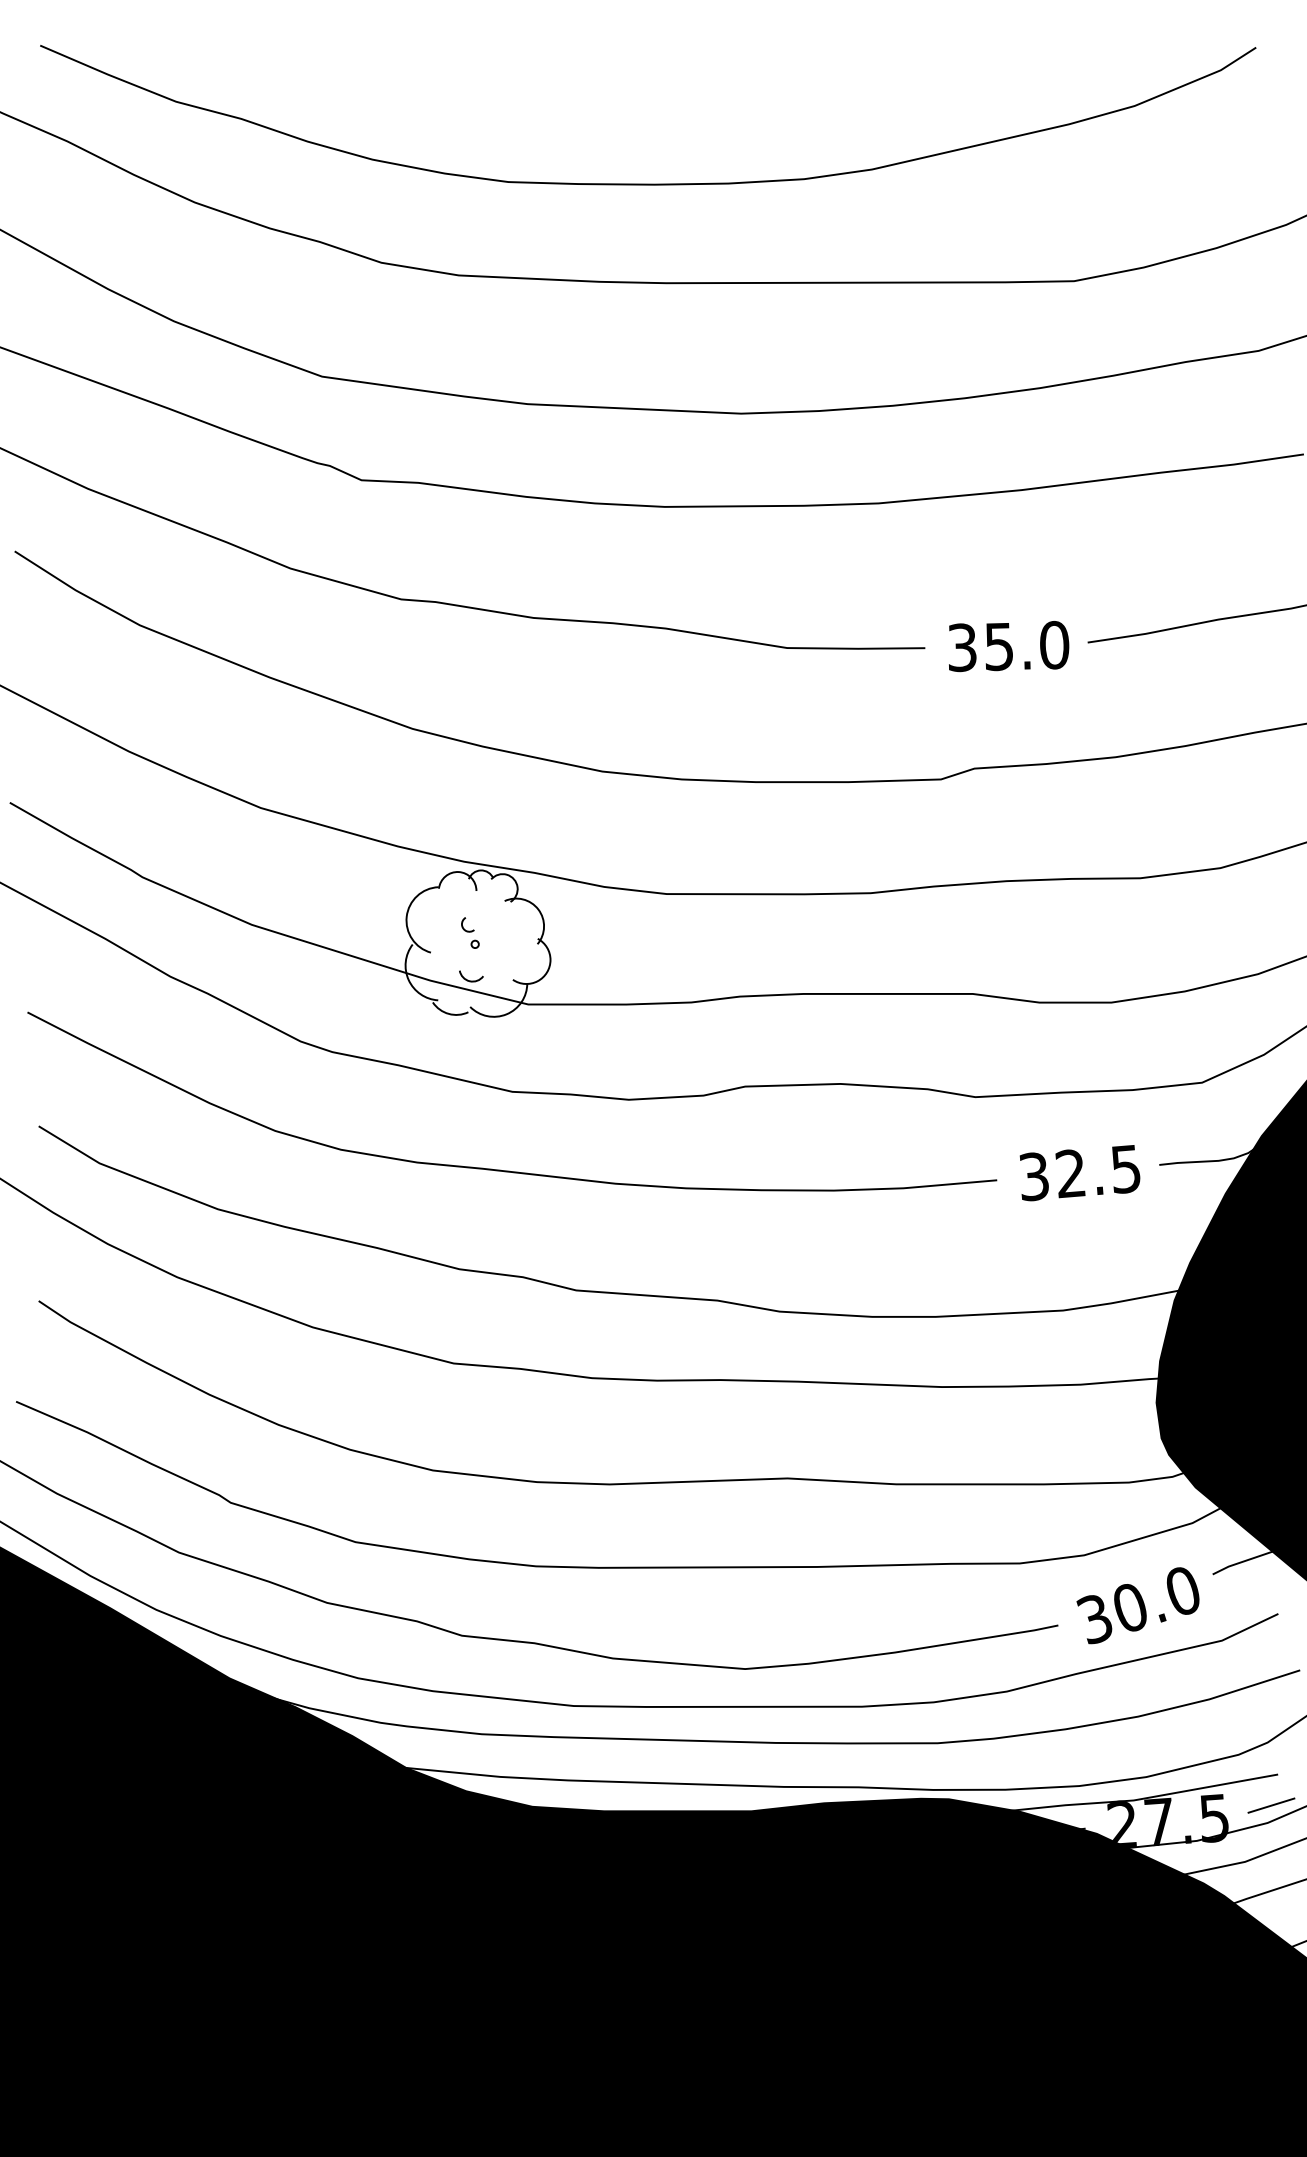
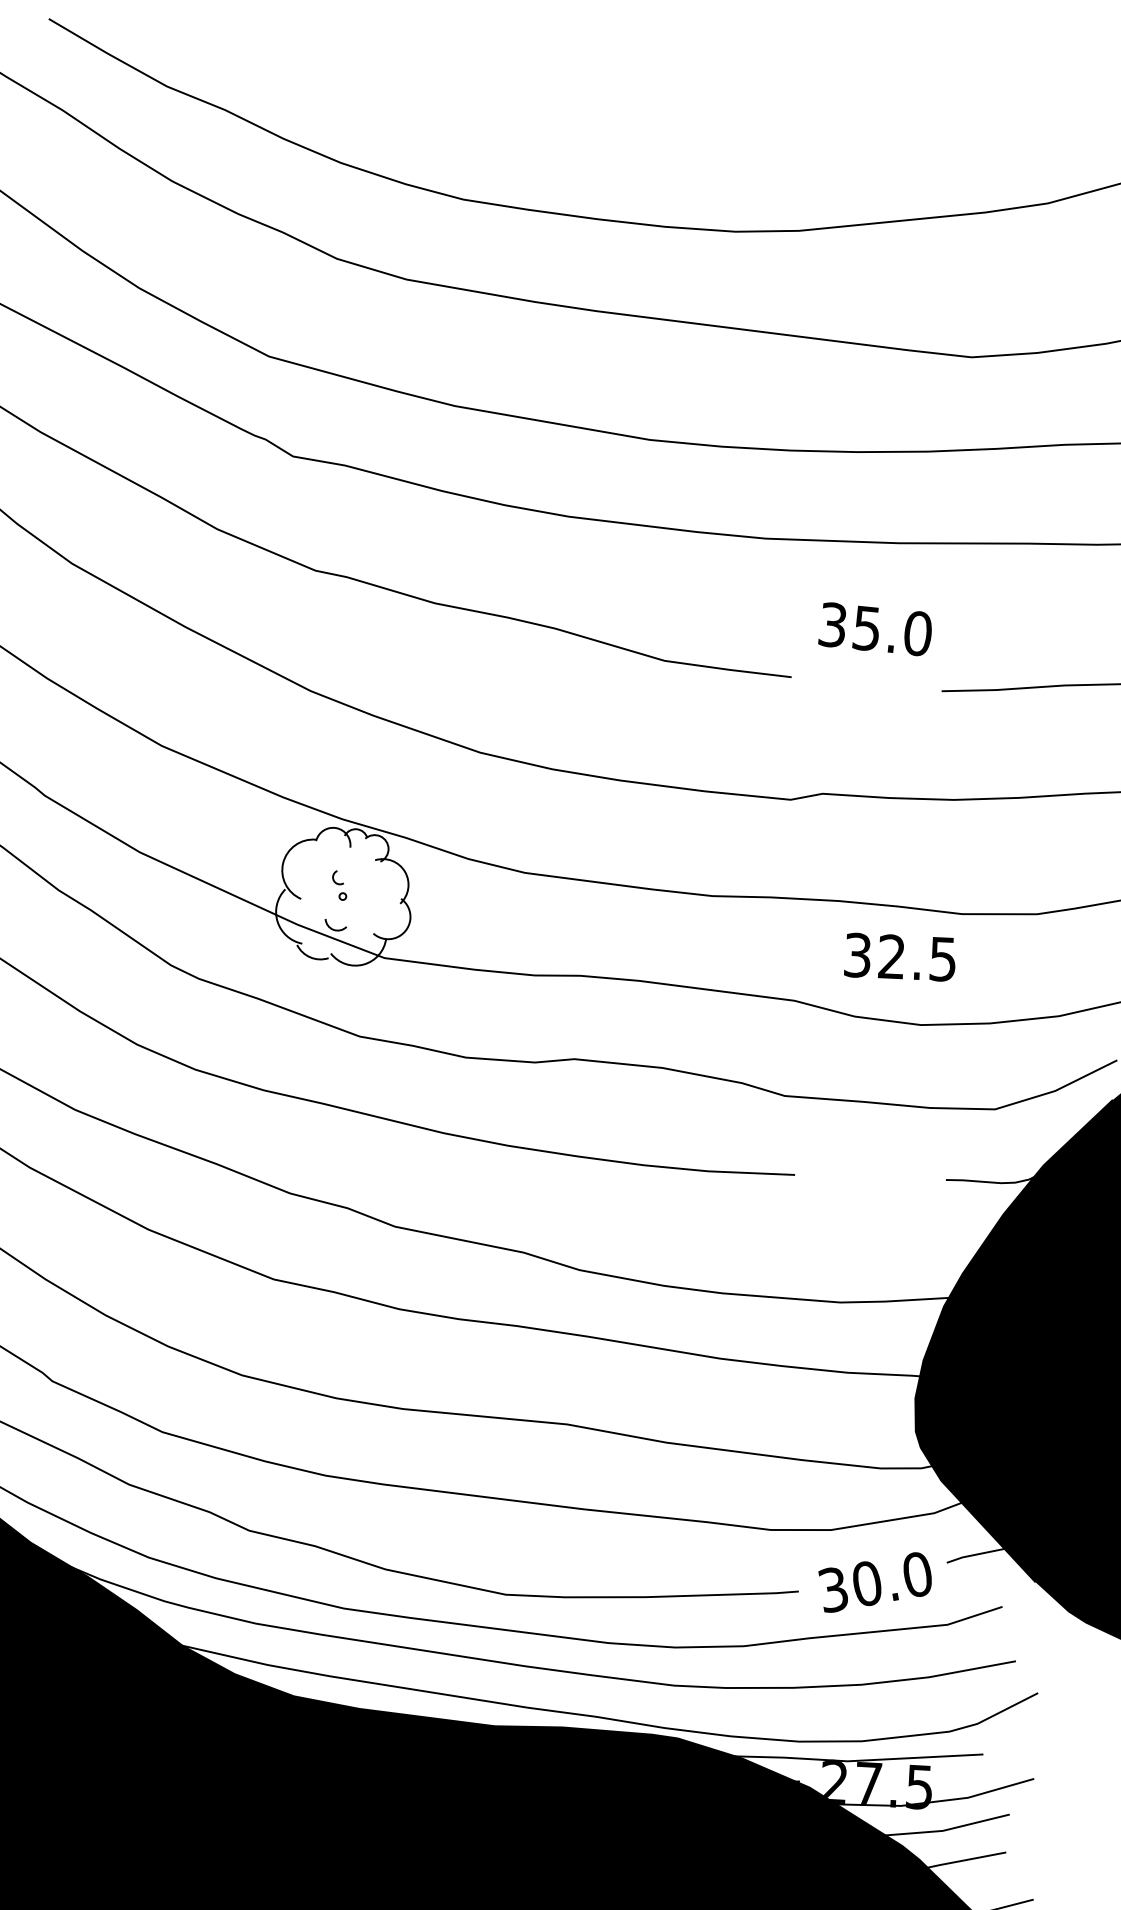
text: (1009, 646) -> (876, 629), moved
text: (1079, 1173) -> (899, 957), moved
line: (1271, 1805) -> (973, 1782), removed

